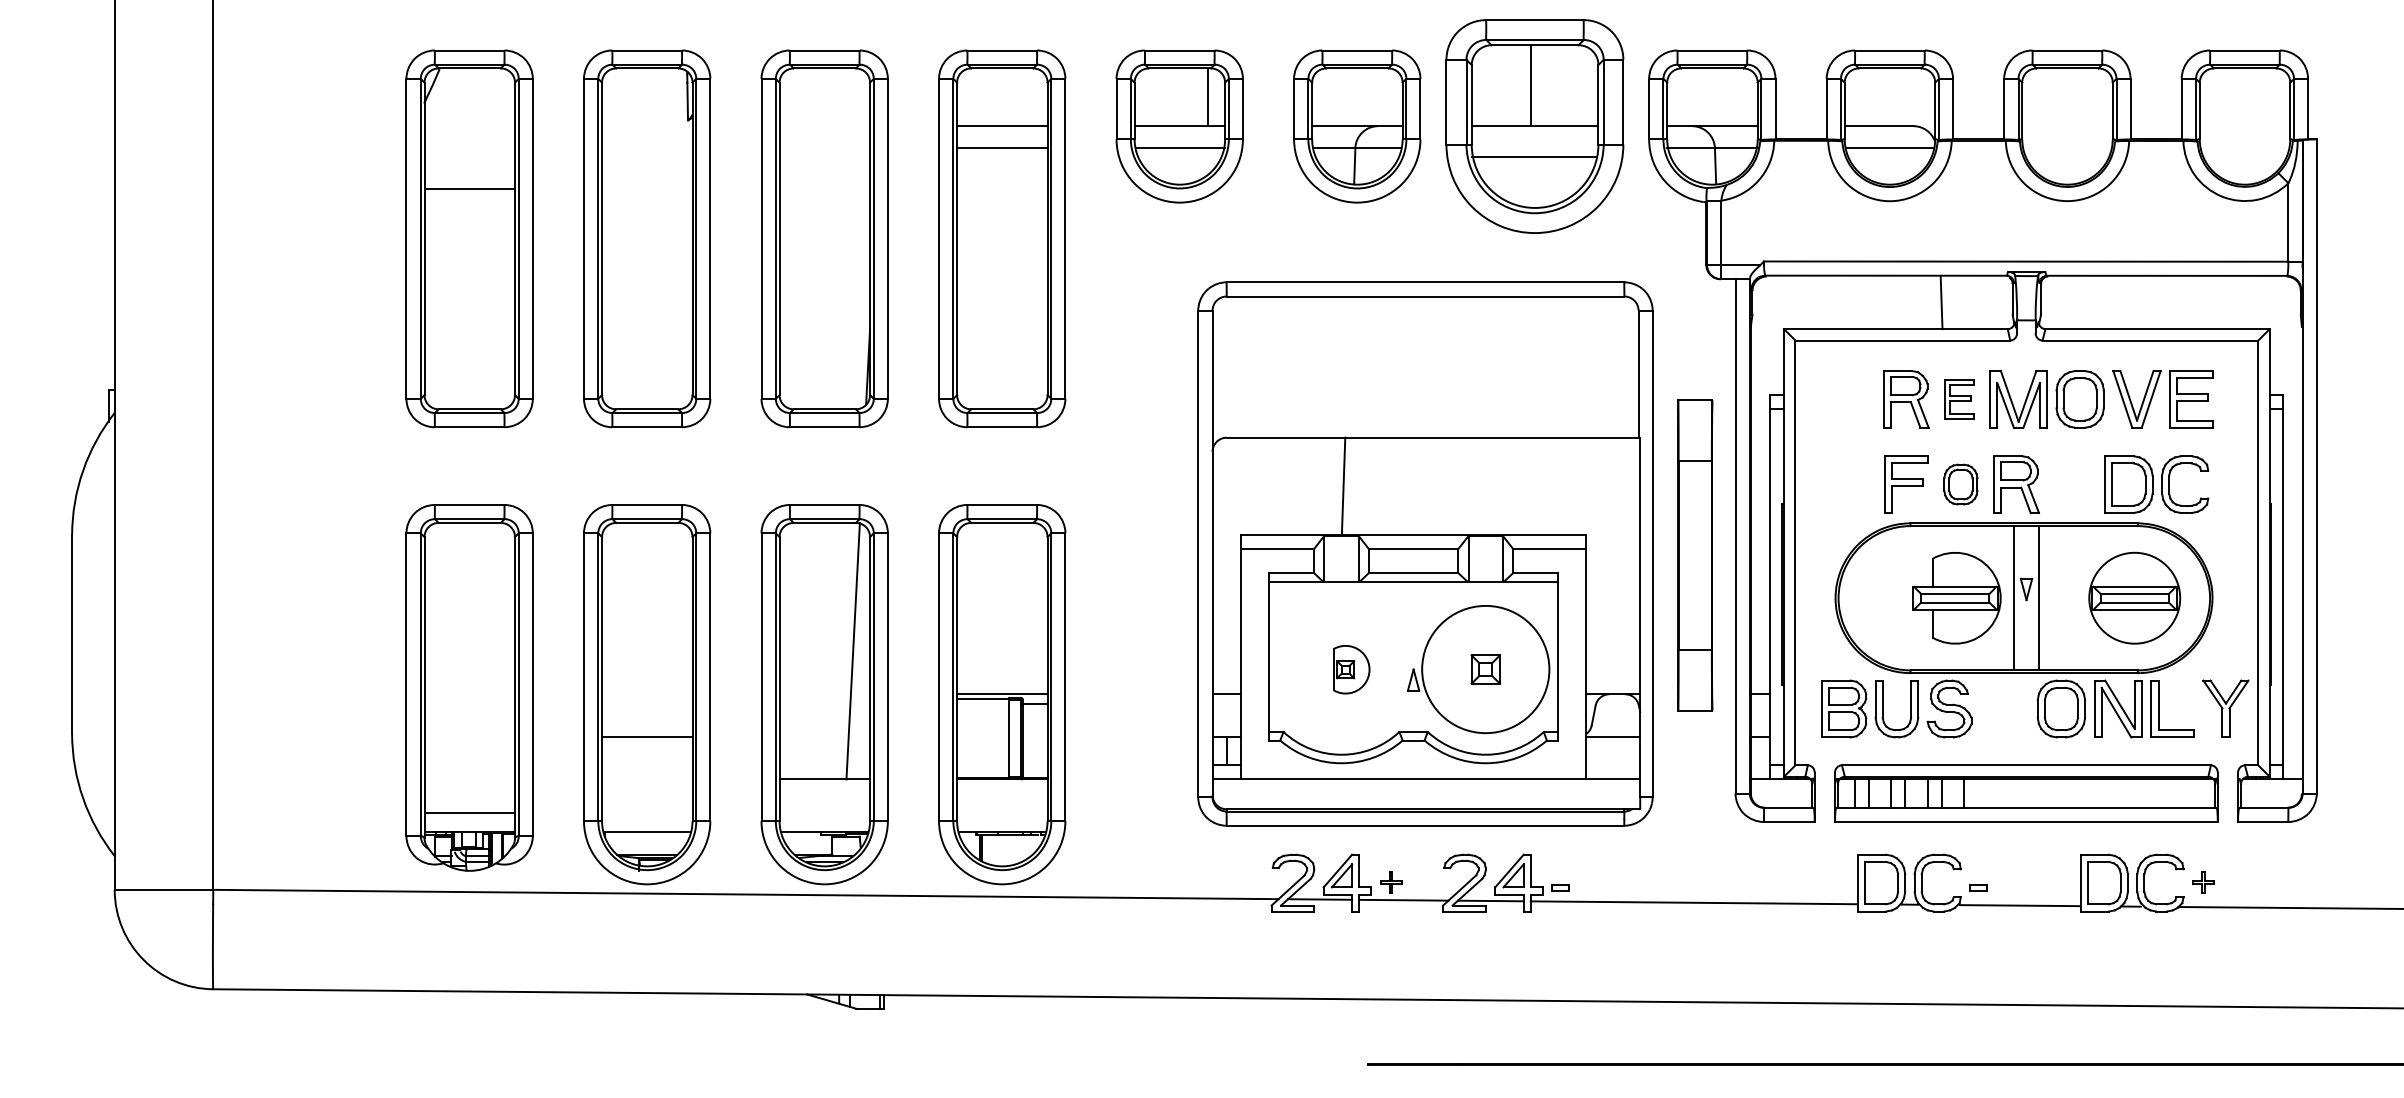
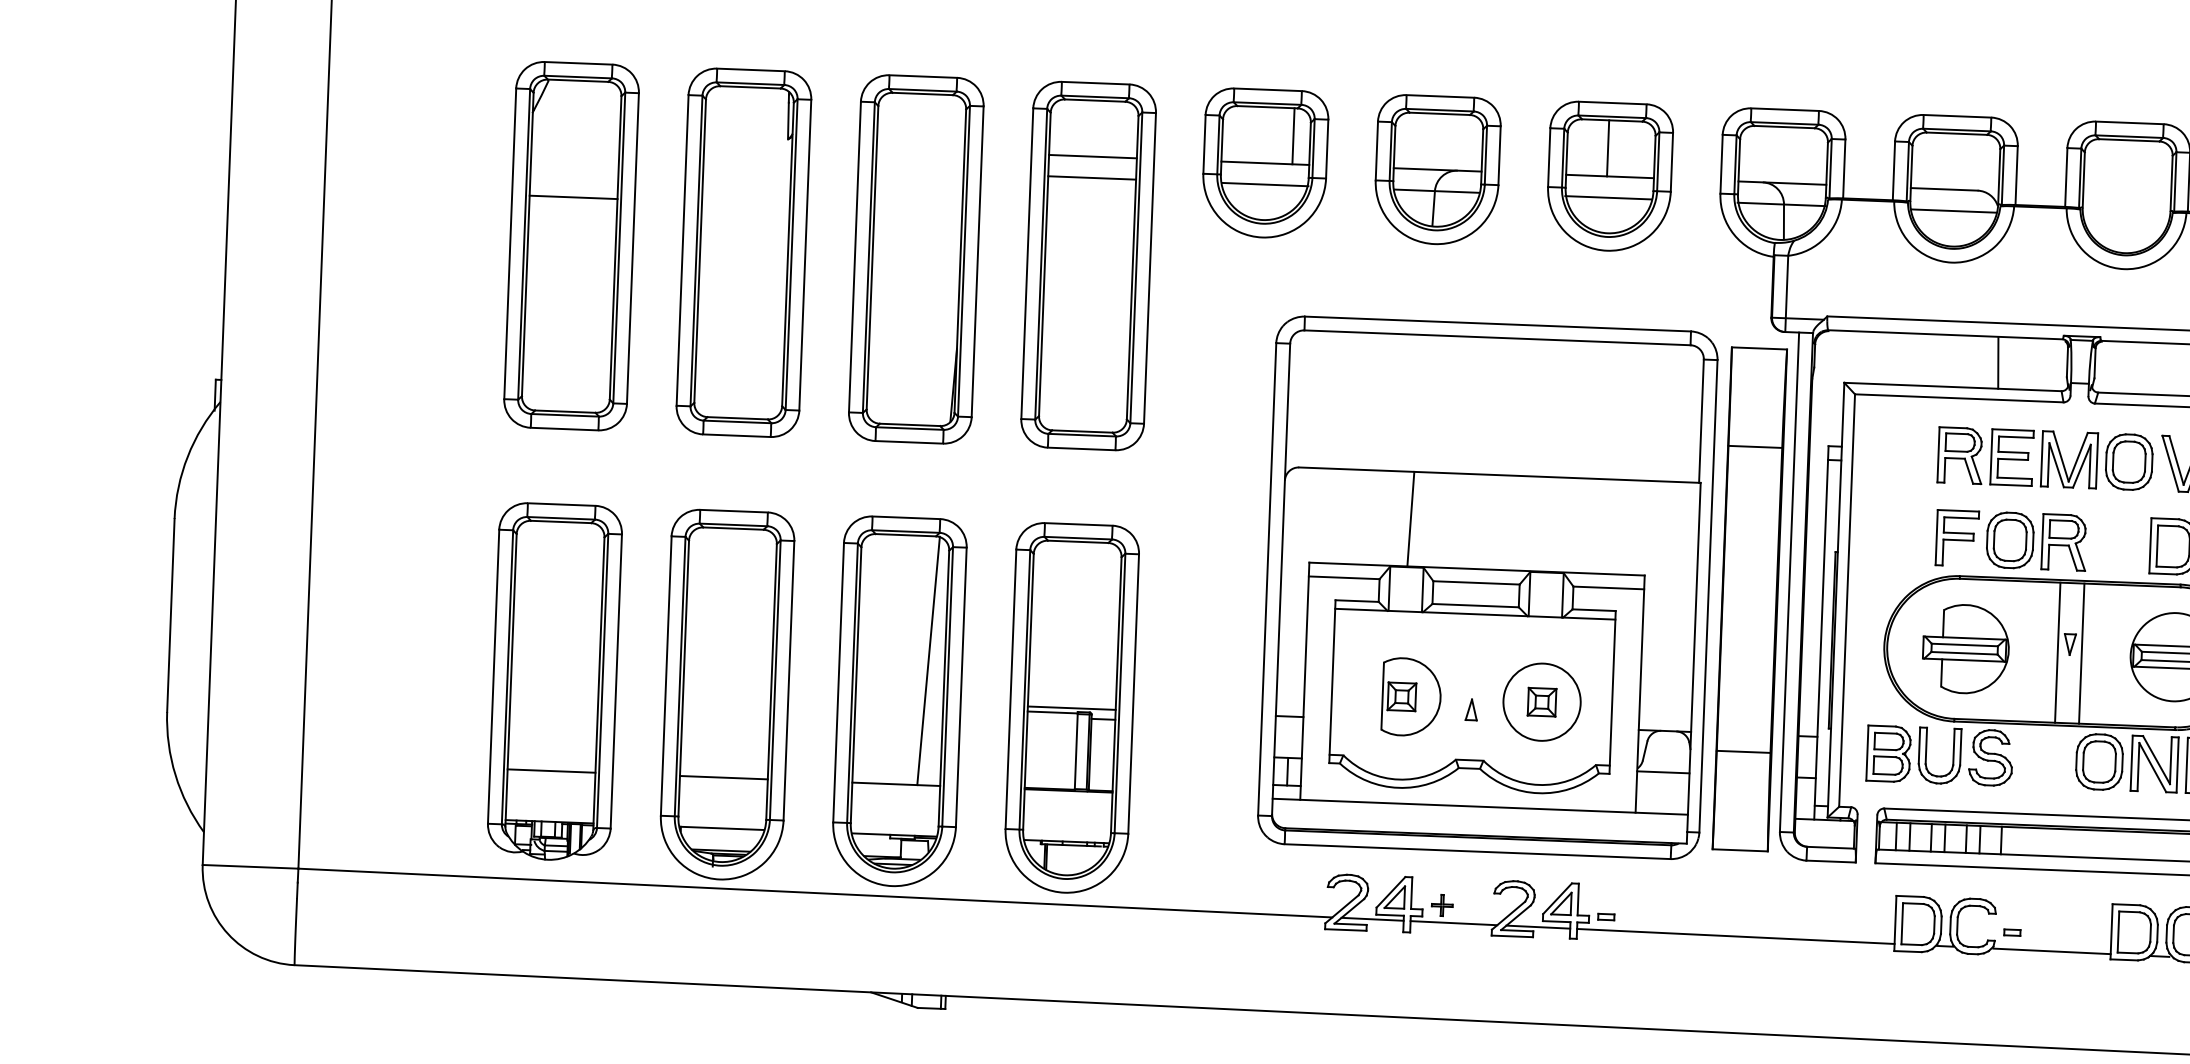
part: (1534, 126) -> (1609, 176), size x0.71
part: (1959, 399) -> (2012, 457), size x1.43
part: (1960, 484) -> (2009, 540), size x1.43
part: (1695, 555) -> (1749, 599), size x1.67
part: (1956, 598) -> (1965, 649), moved
part: (1351, 669) -> (1411, 697), size x1.67
circle: (1485, 669) -> (1541, 702), size x0.62
line: (647, 737) -> (724, 777), moved
line: (469, 813) -> (551, 771), moved

